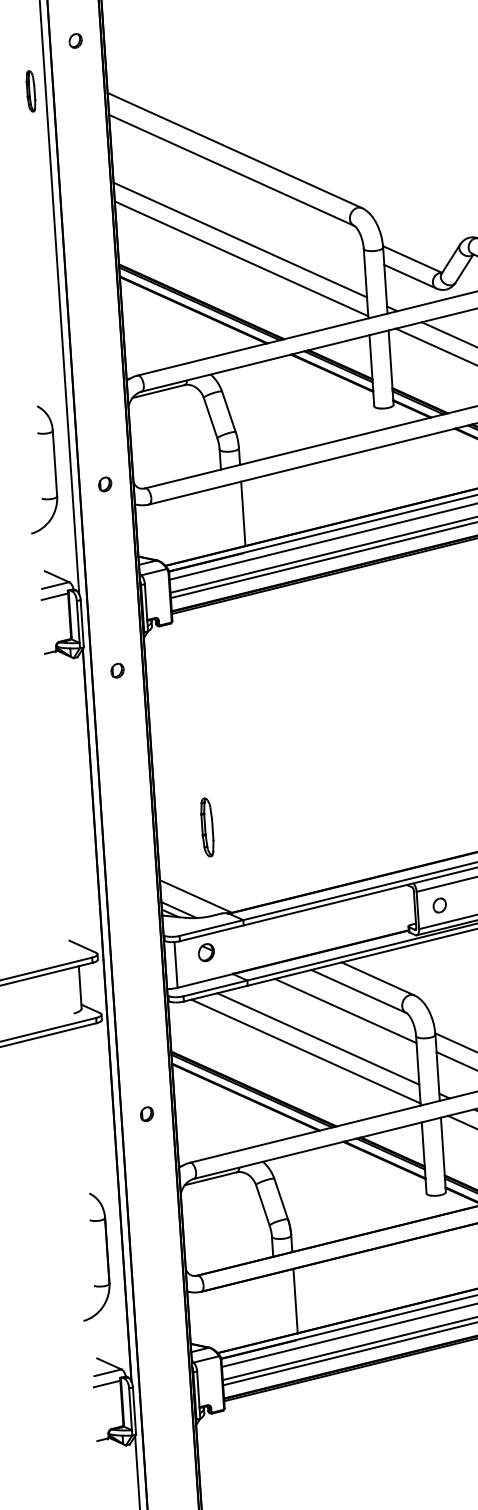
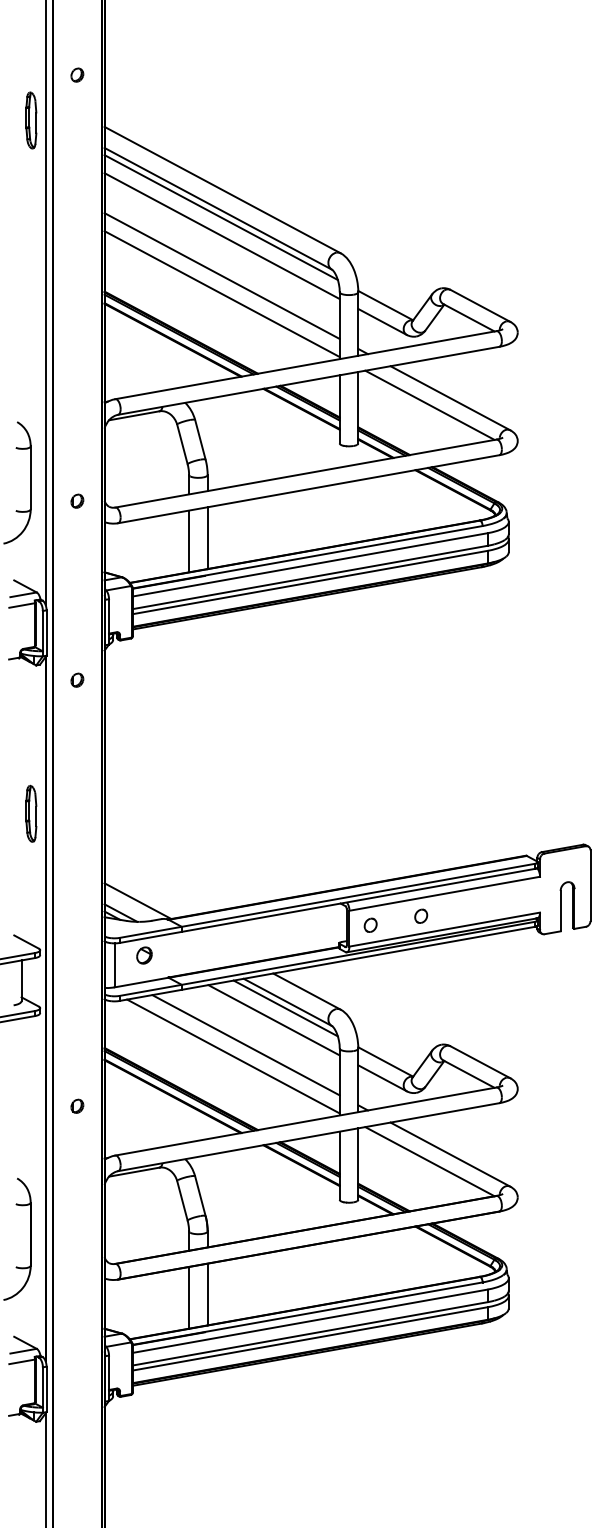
part: (31, 91) -> (31, 120), size x1.43
line: (234, 179) -> (220, 217), added
line: (236, 198) -> (221, 236), added
line: (224, 518) -> (189, 541), added
part: (207, 827) -> (31, 813), moved
line: (356, 998) -> (285, 1008), added
line: (276, 1305) -> (189, 1297), added

